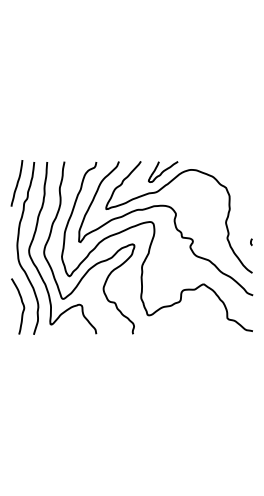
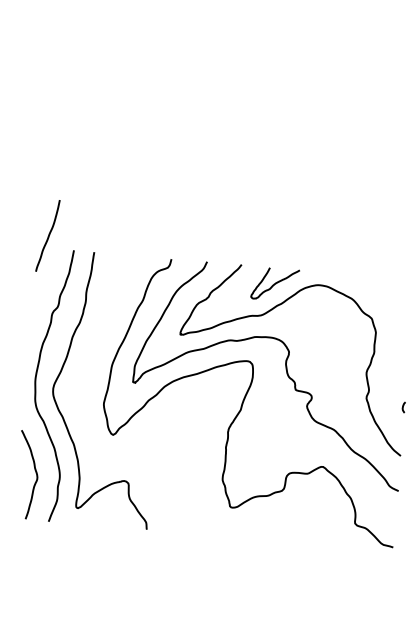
curve: (16, 183) -> (47, 236), moved
curve: (97, 262) -> (158, 417), removed

